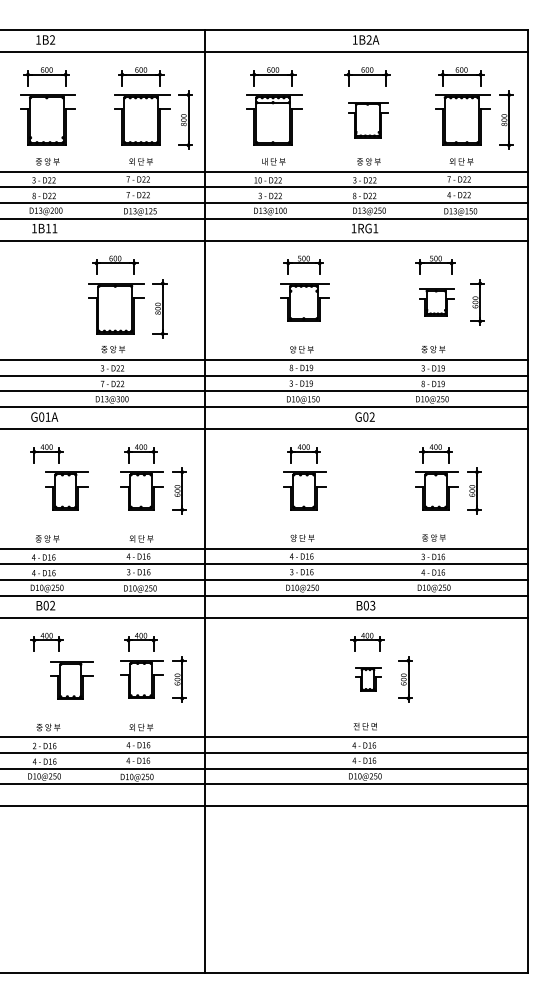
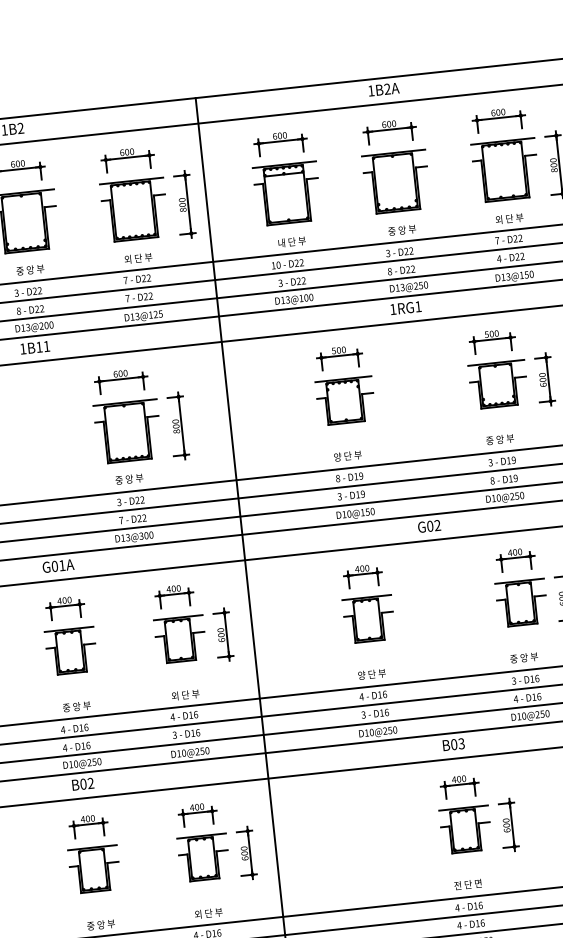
part: (368, 119) -> (396, 181), size x1.43
part: (436, 302) -> (497, 384), size x1.43
part: (66, 490) -> (70, 650), moved
part: (368, 679) -> (465, 829), size x1.67
part: (71, 680) -> (94, 869), moved

